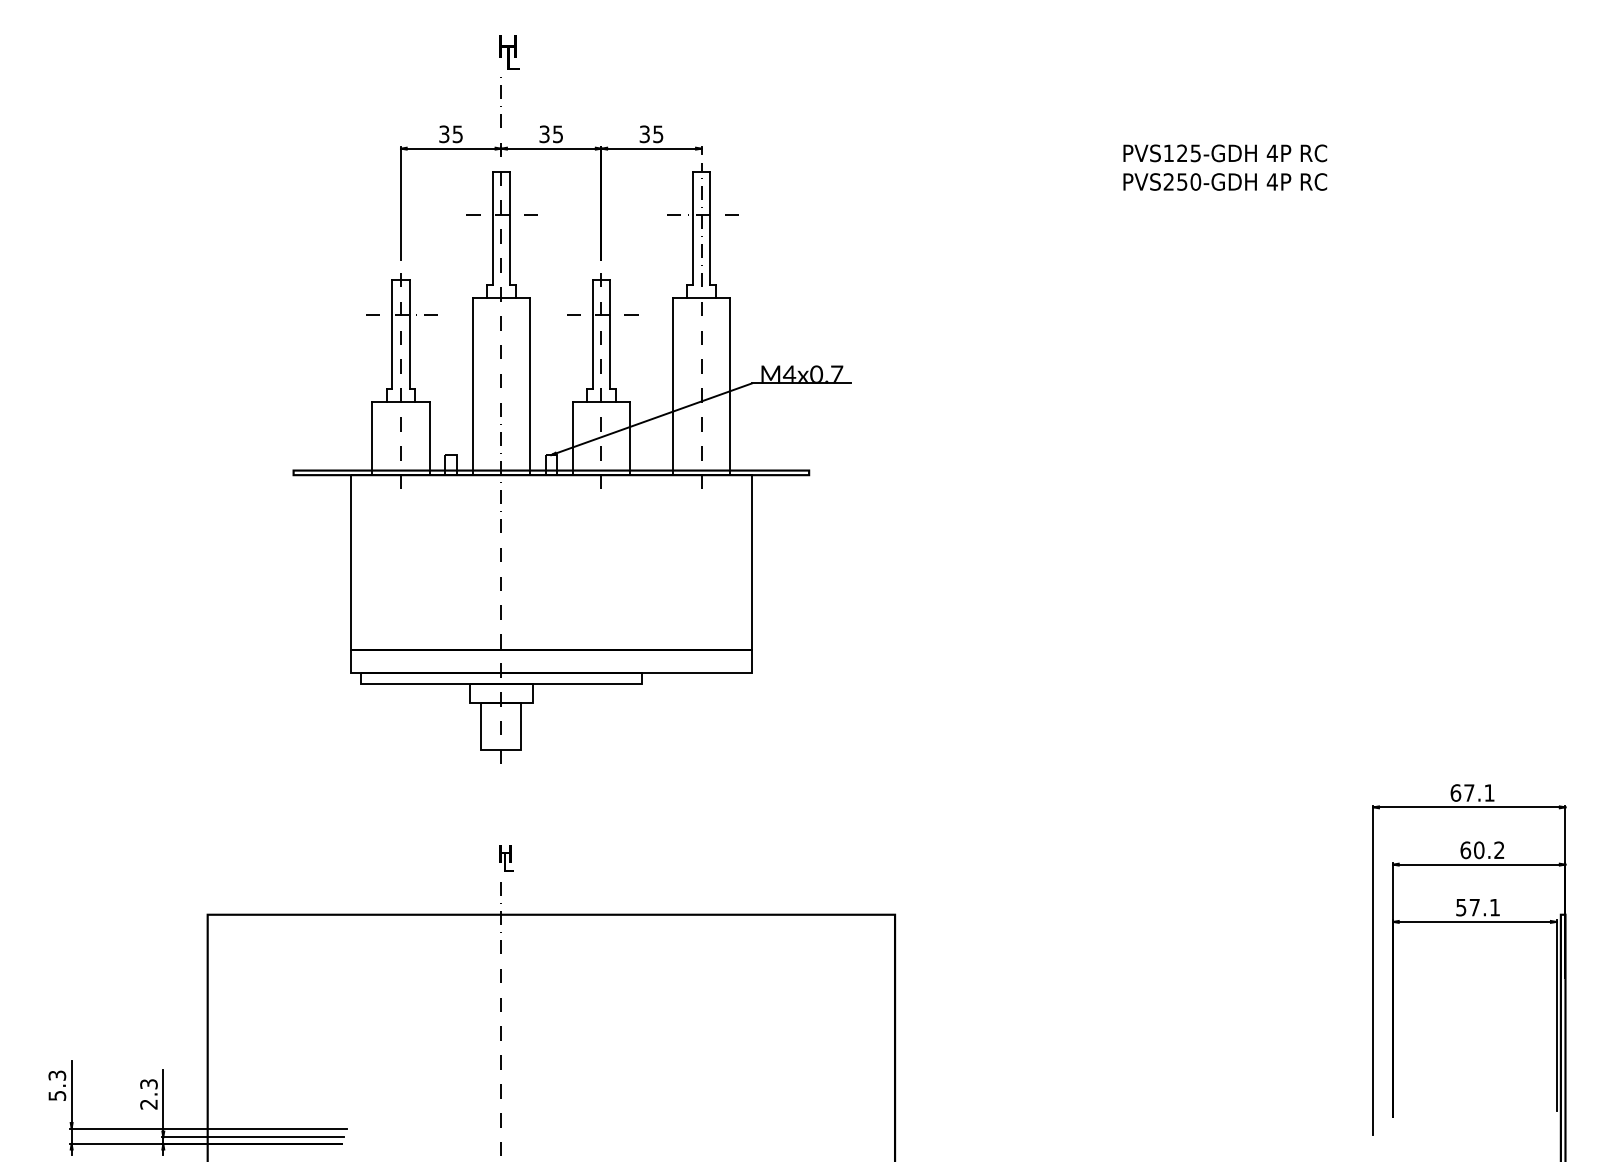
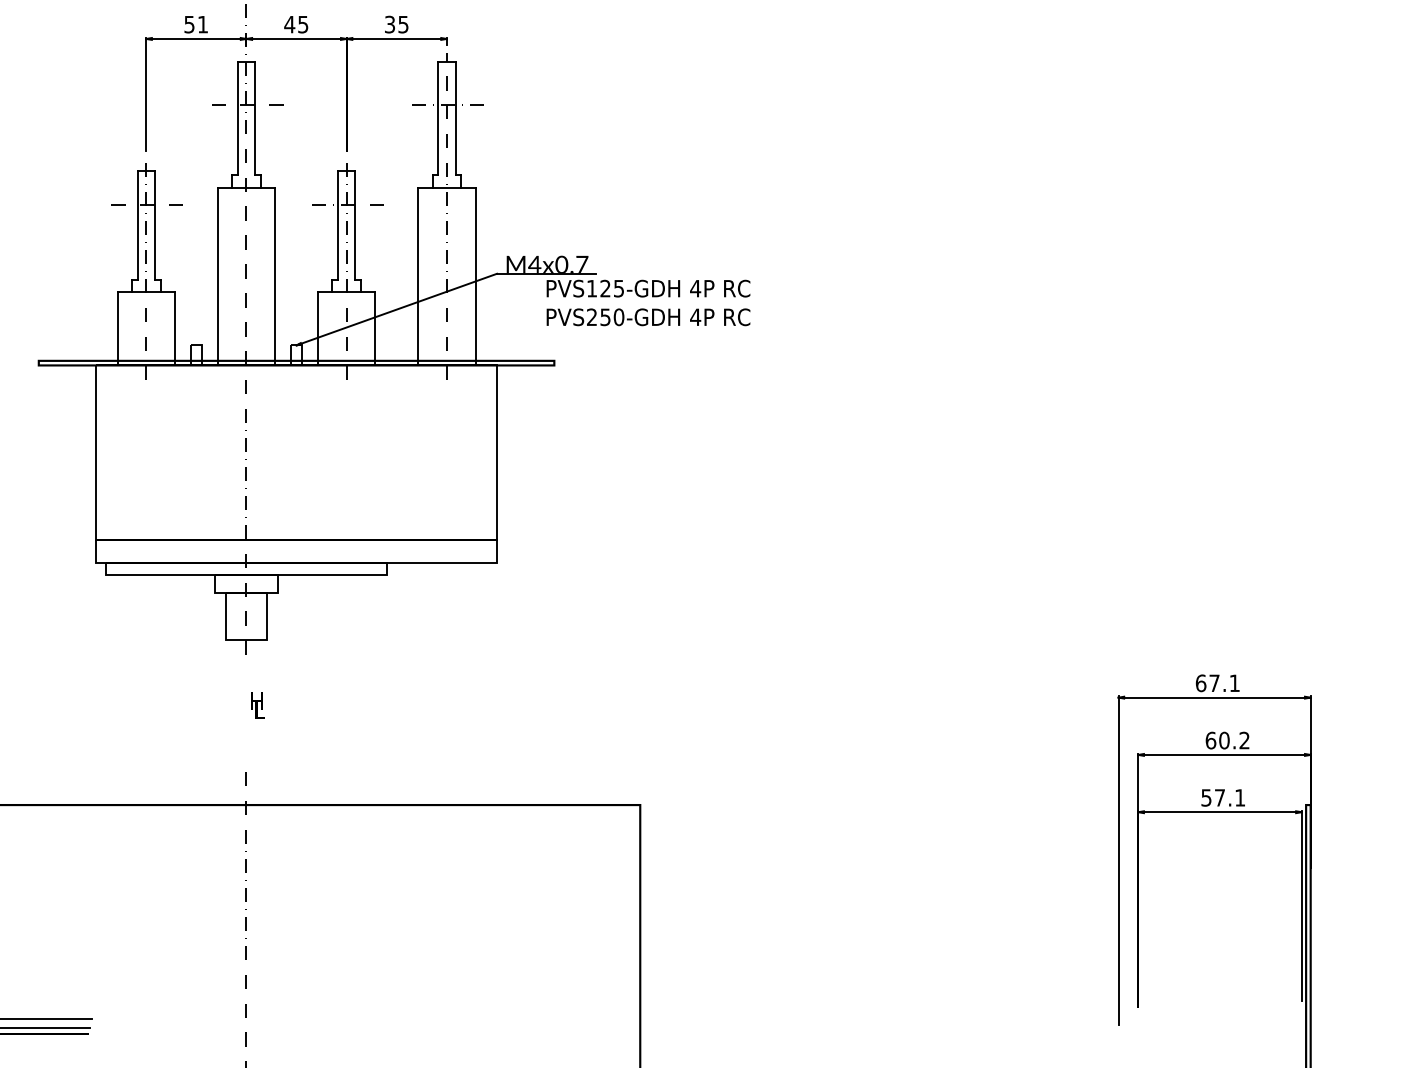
text: (450, 134) -> (195, 24), 35 -> 51
text: (544, 134) -> (289, 24), 35 -> 45
text: (1225, 167) -> (648, 302), moved
text: (506, 858) -> (257, 705), moved

